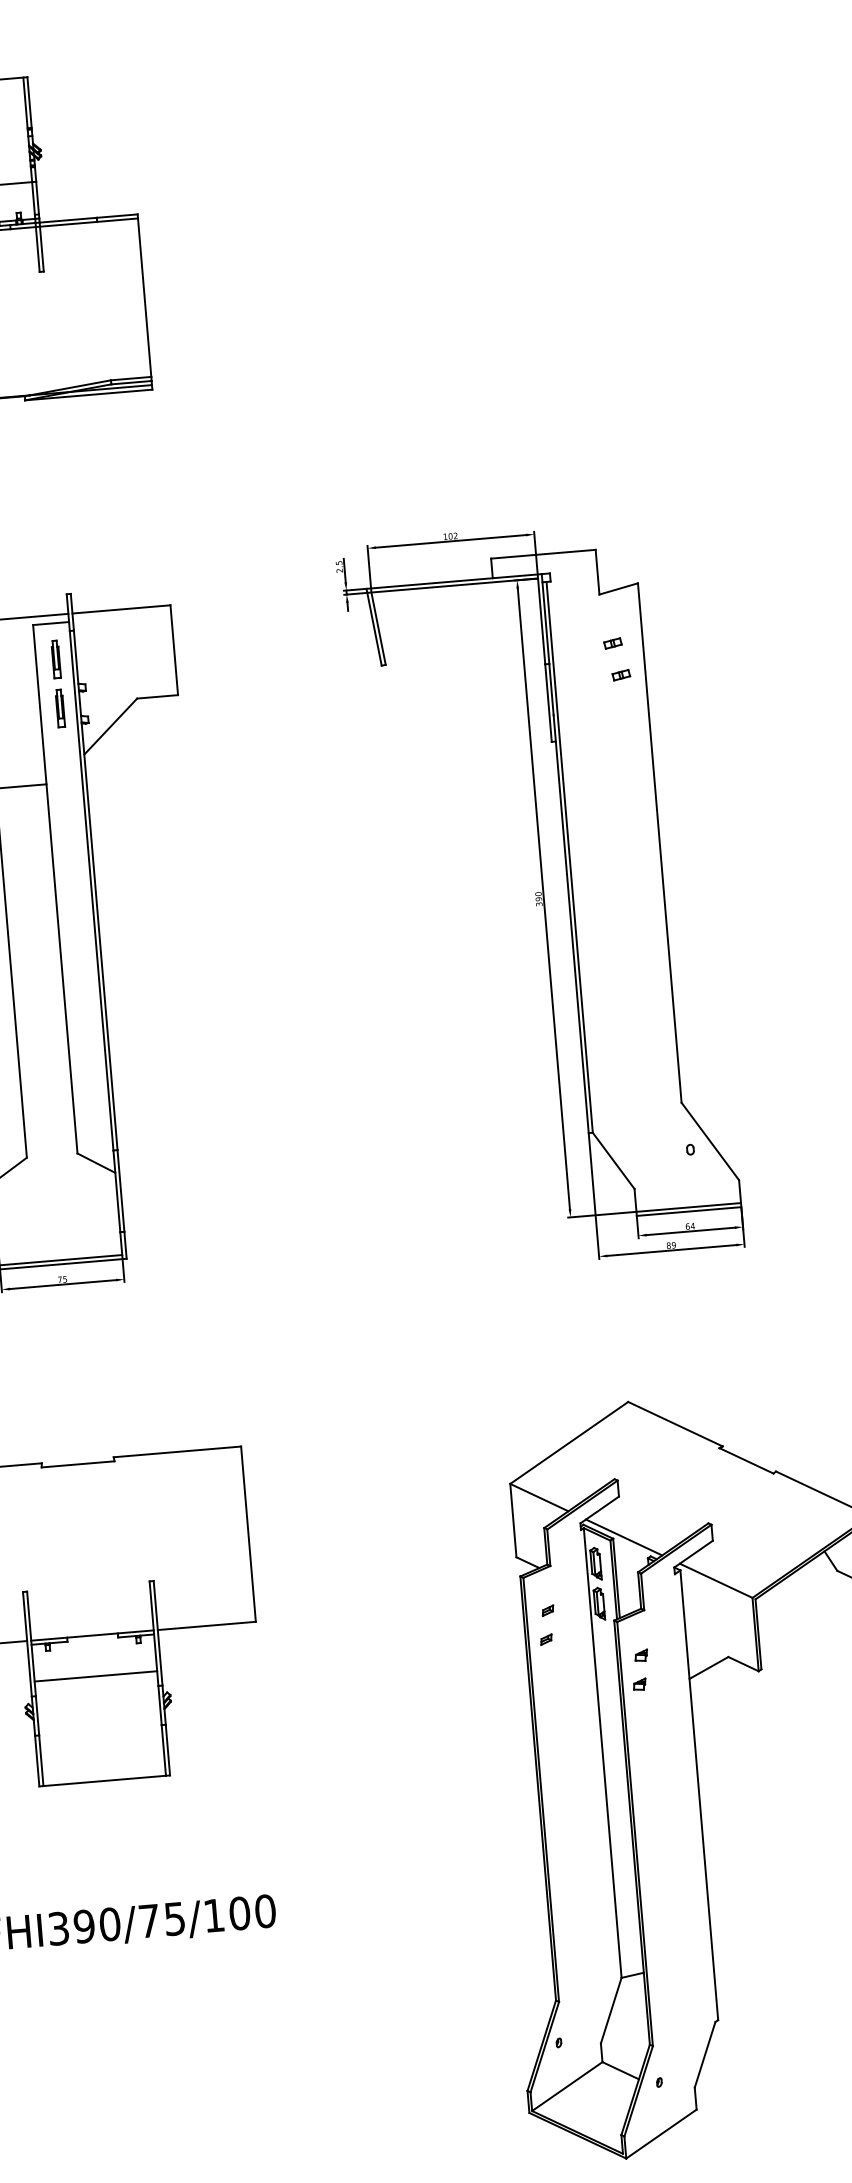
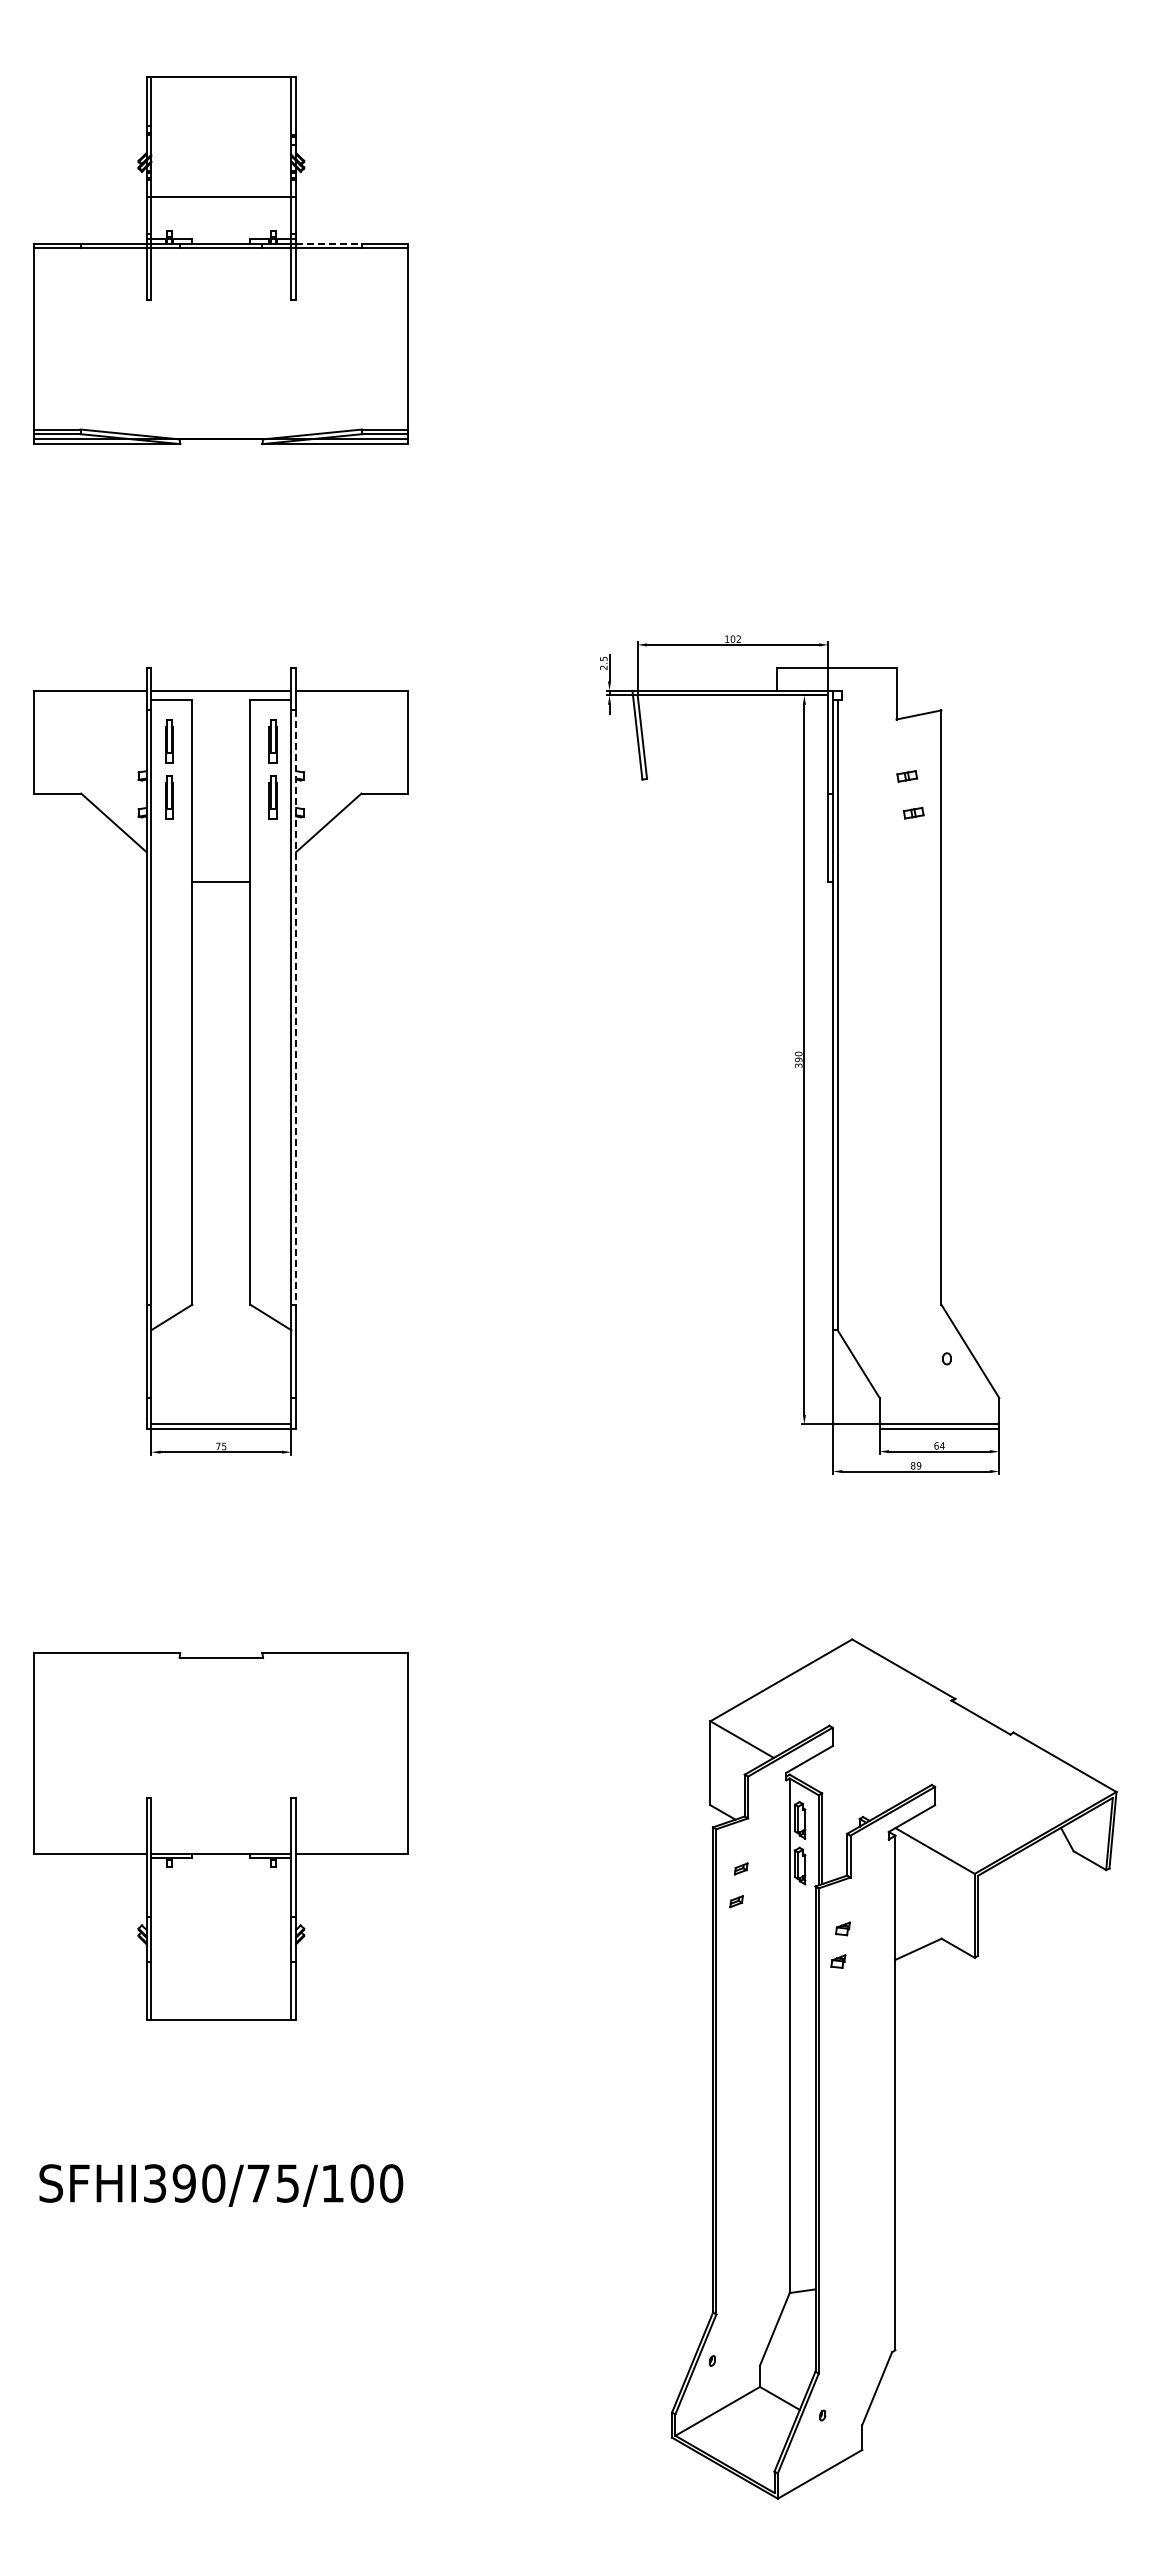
line: (67, 220) -> (328, 243), solid -> dashed
line: (96, 891) -> (296, 1008), solid -> dashed
line: (623, 1537) -> (834, 1792), removed
line: (96, 1676) -> (221, 1900), removed

